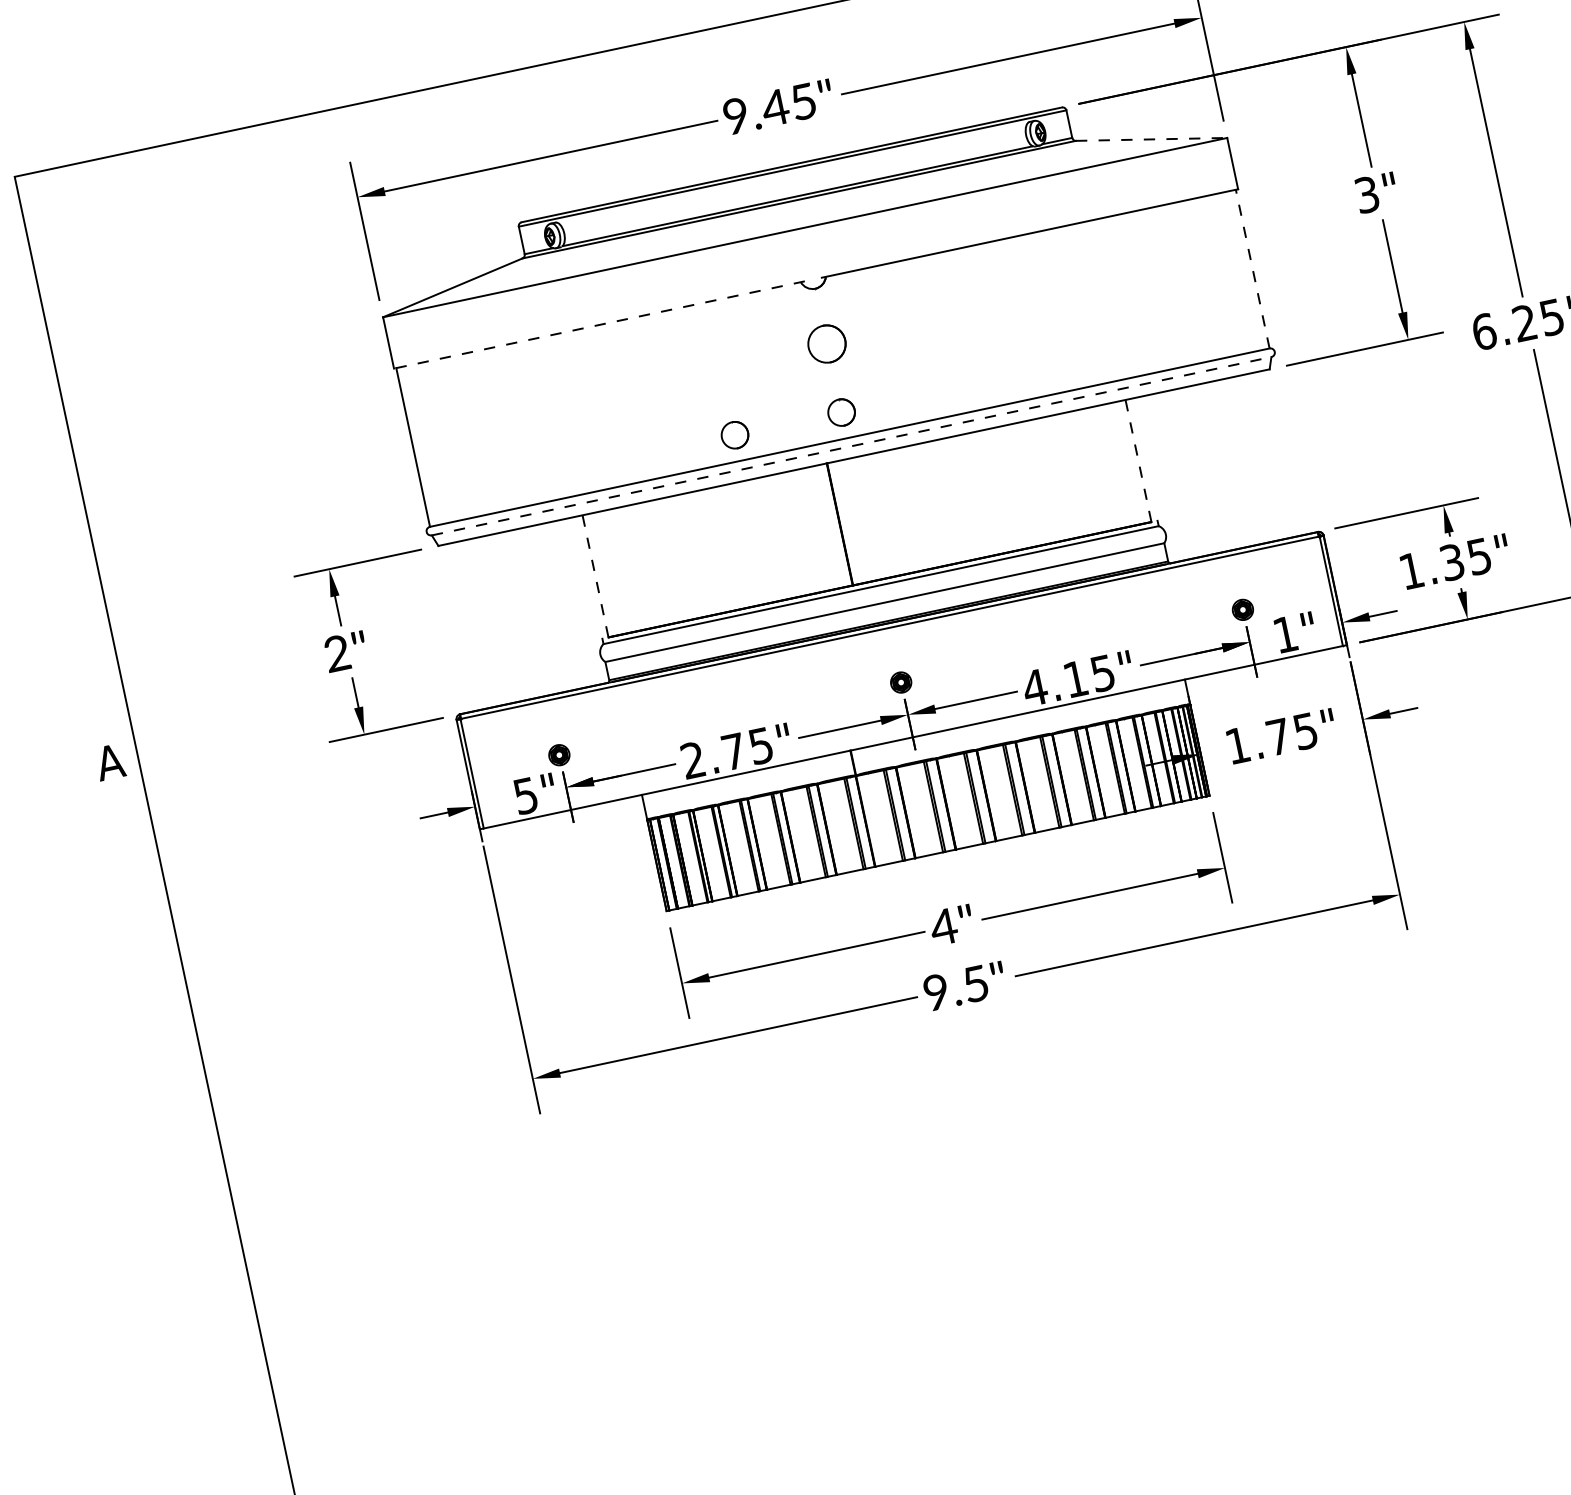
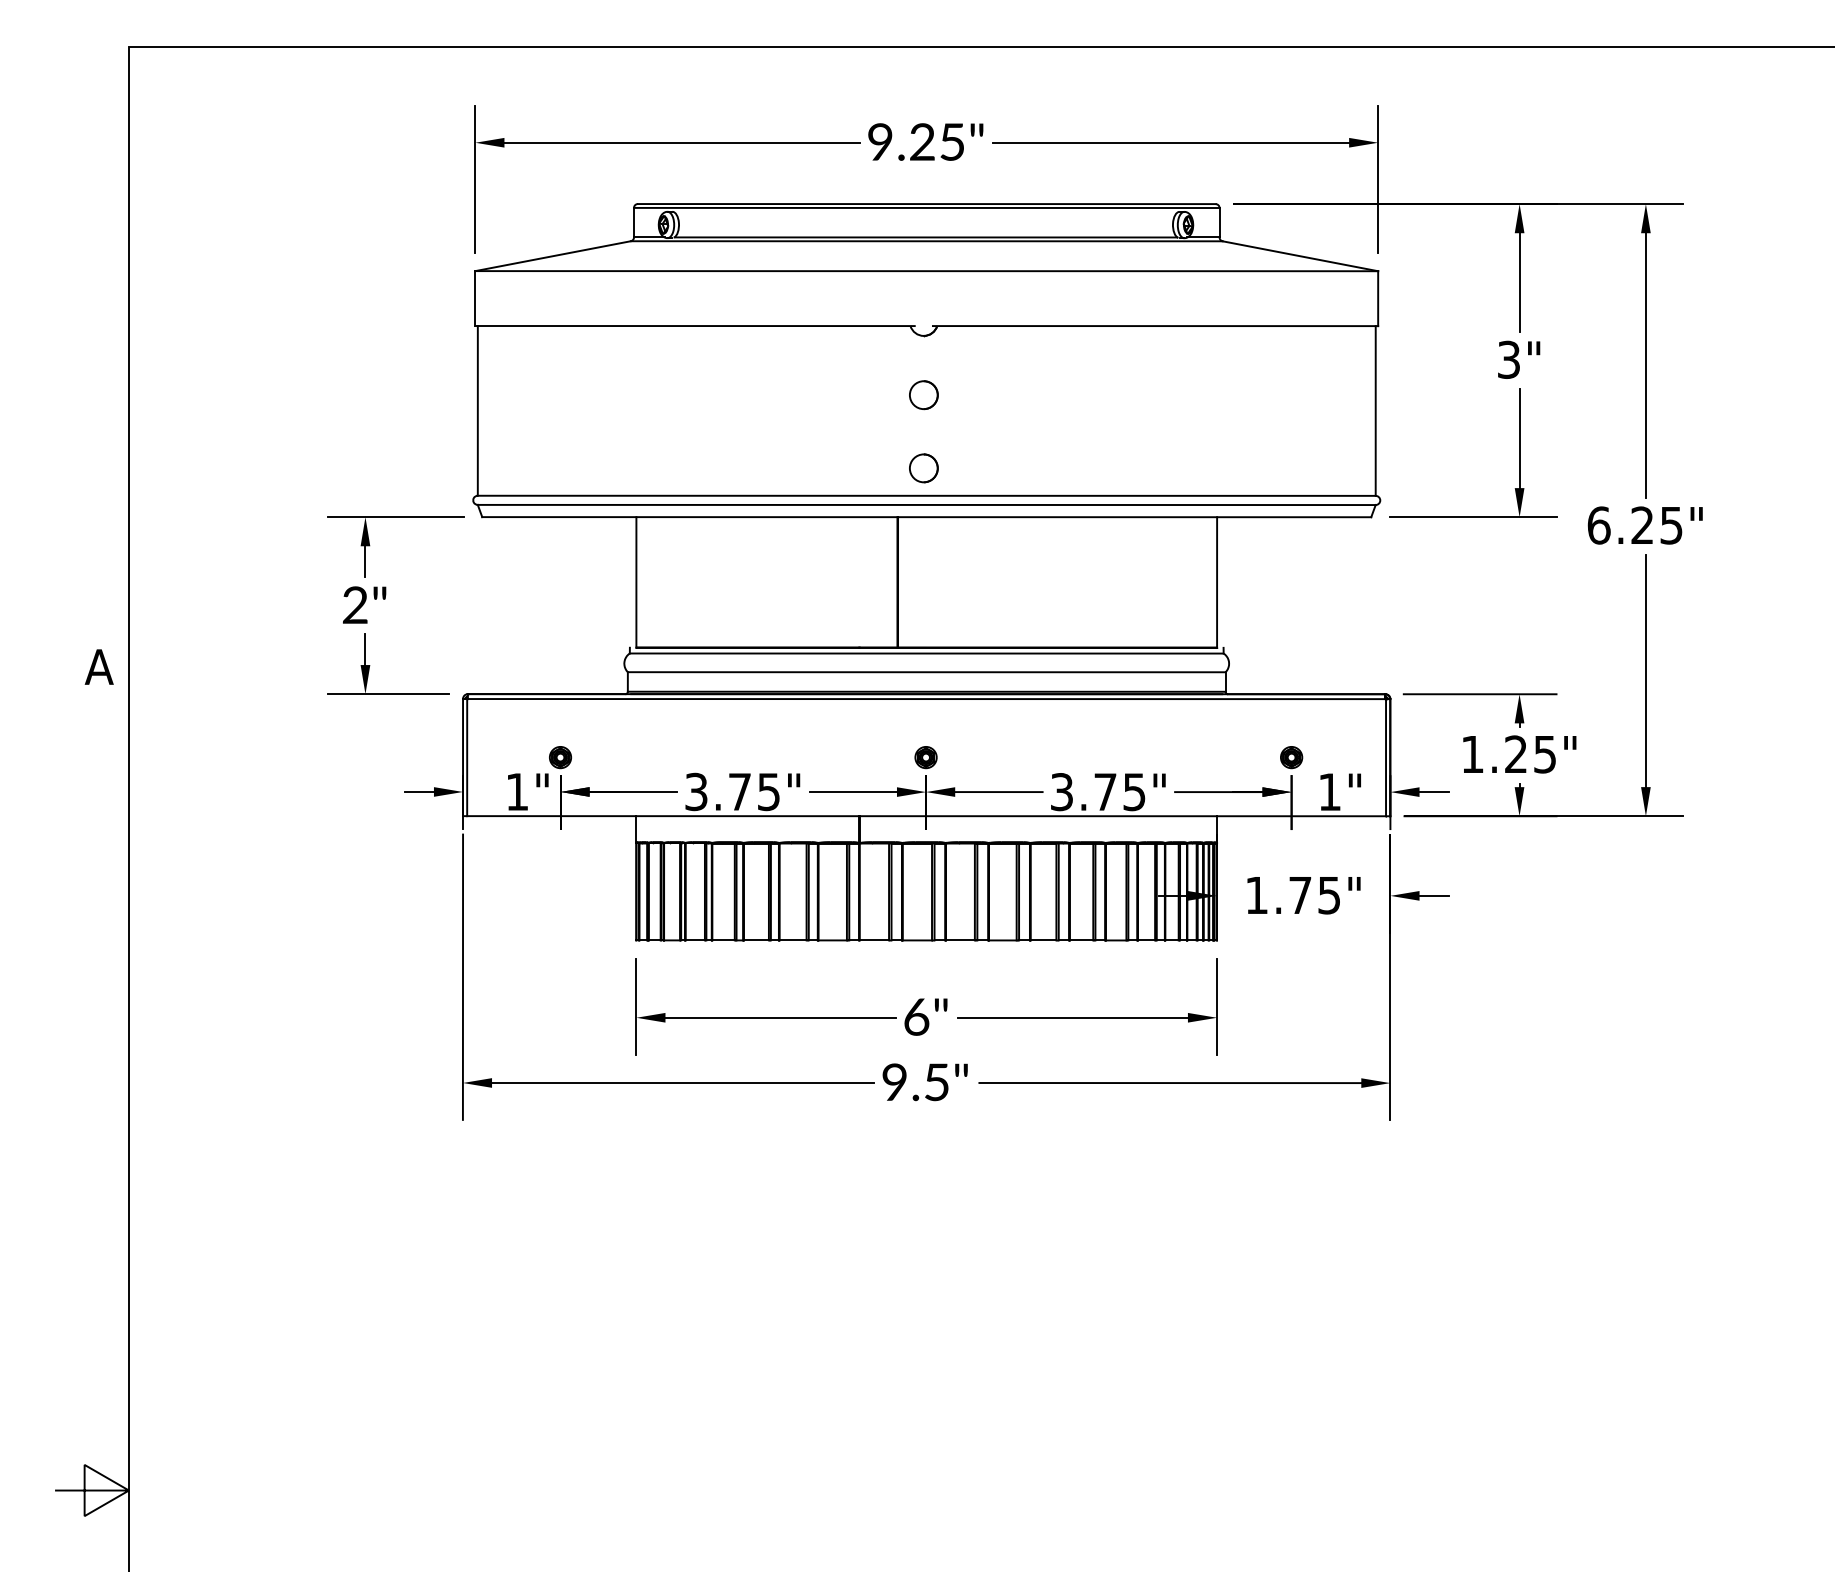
text: (774, 107) -> (921, 141), 9.45" -> 9.25"
line: (1151, 139) -> (1300, 256), dashed -> solid
line: (1252, 269) -> (1375, 411), dashed -> solid
line: (599, 325) -> (695, 326), dashed -> solid
part: (826, 344) -> (923, 395), size x0.71
part: (734, 435) -> (809, 468), removed
line: (851, 445) -> (926, 504), dashed -> solid
line: (1138, 460) -> (1217, 581), dashed -> solid
text: (1452, 562) -> (1516, 754), 1.35" -> 1.25"
line: (595, 575) -> (636, 581), dashed -> solid
text: (1054, 684) -> (1082, 792), 4.15" -> 3.75"
text: (693, 760) -> (696, 792), 2.75" -> 3.75"
text: (525, 796) -> (516, 792), 5" -> 1"
text: (943, 926) -> (916, 1016), 4" -> 6"

